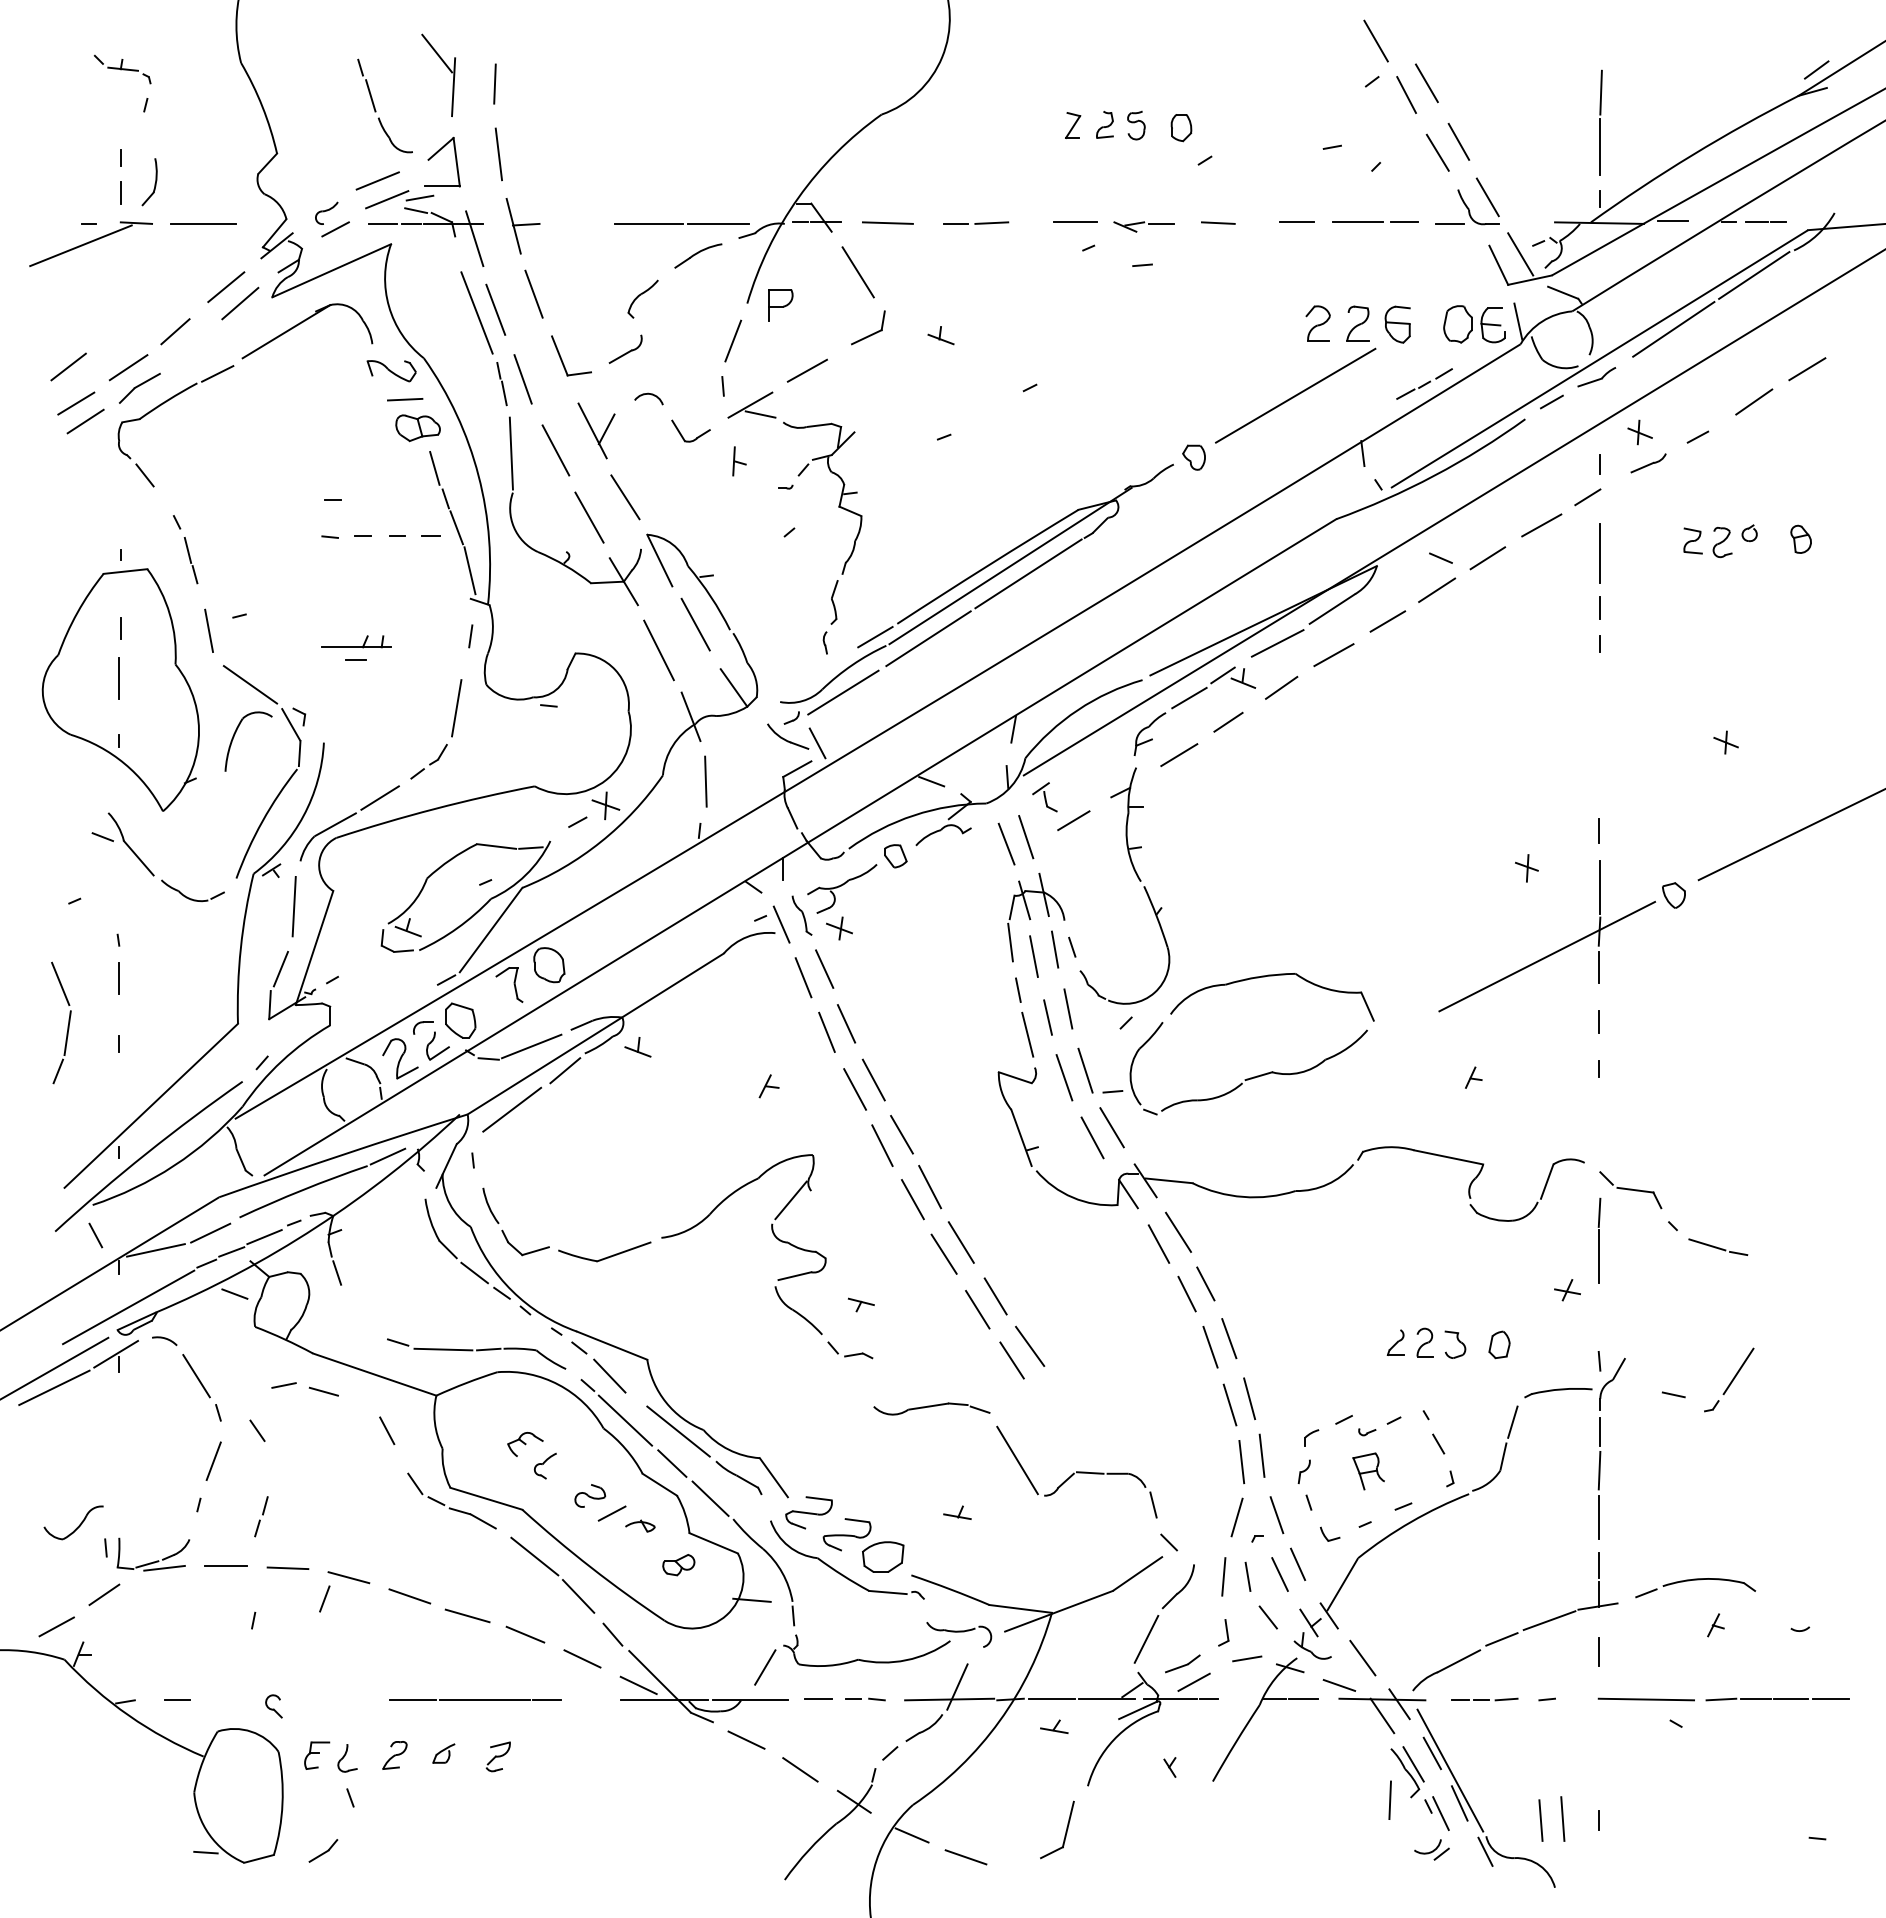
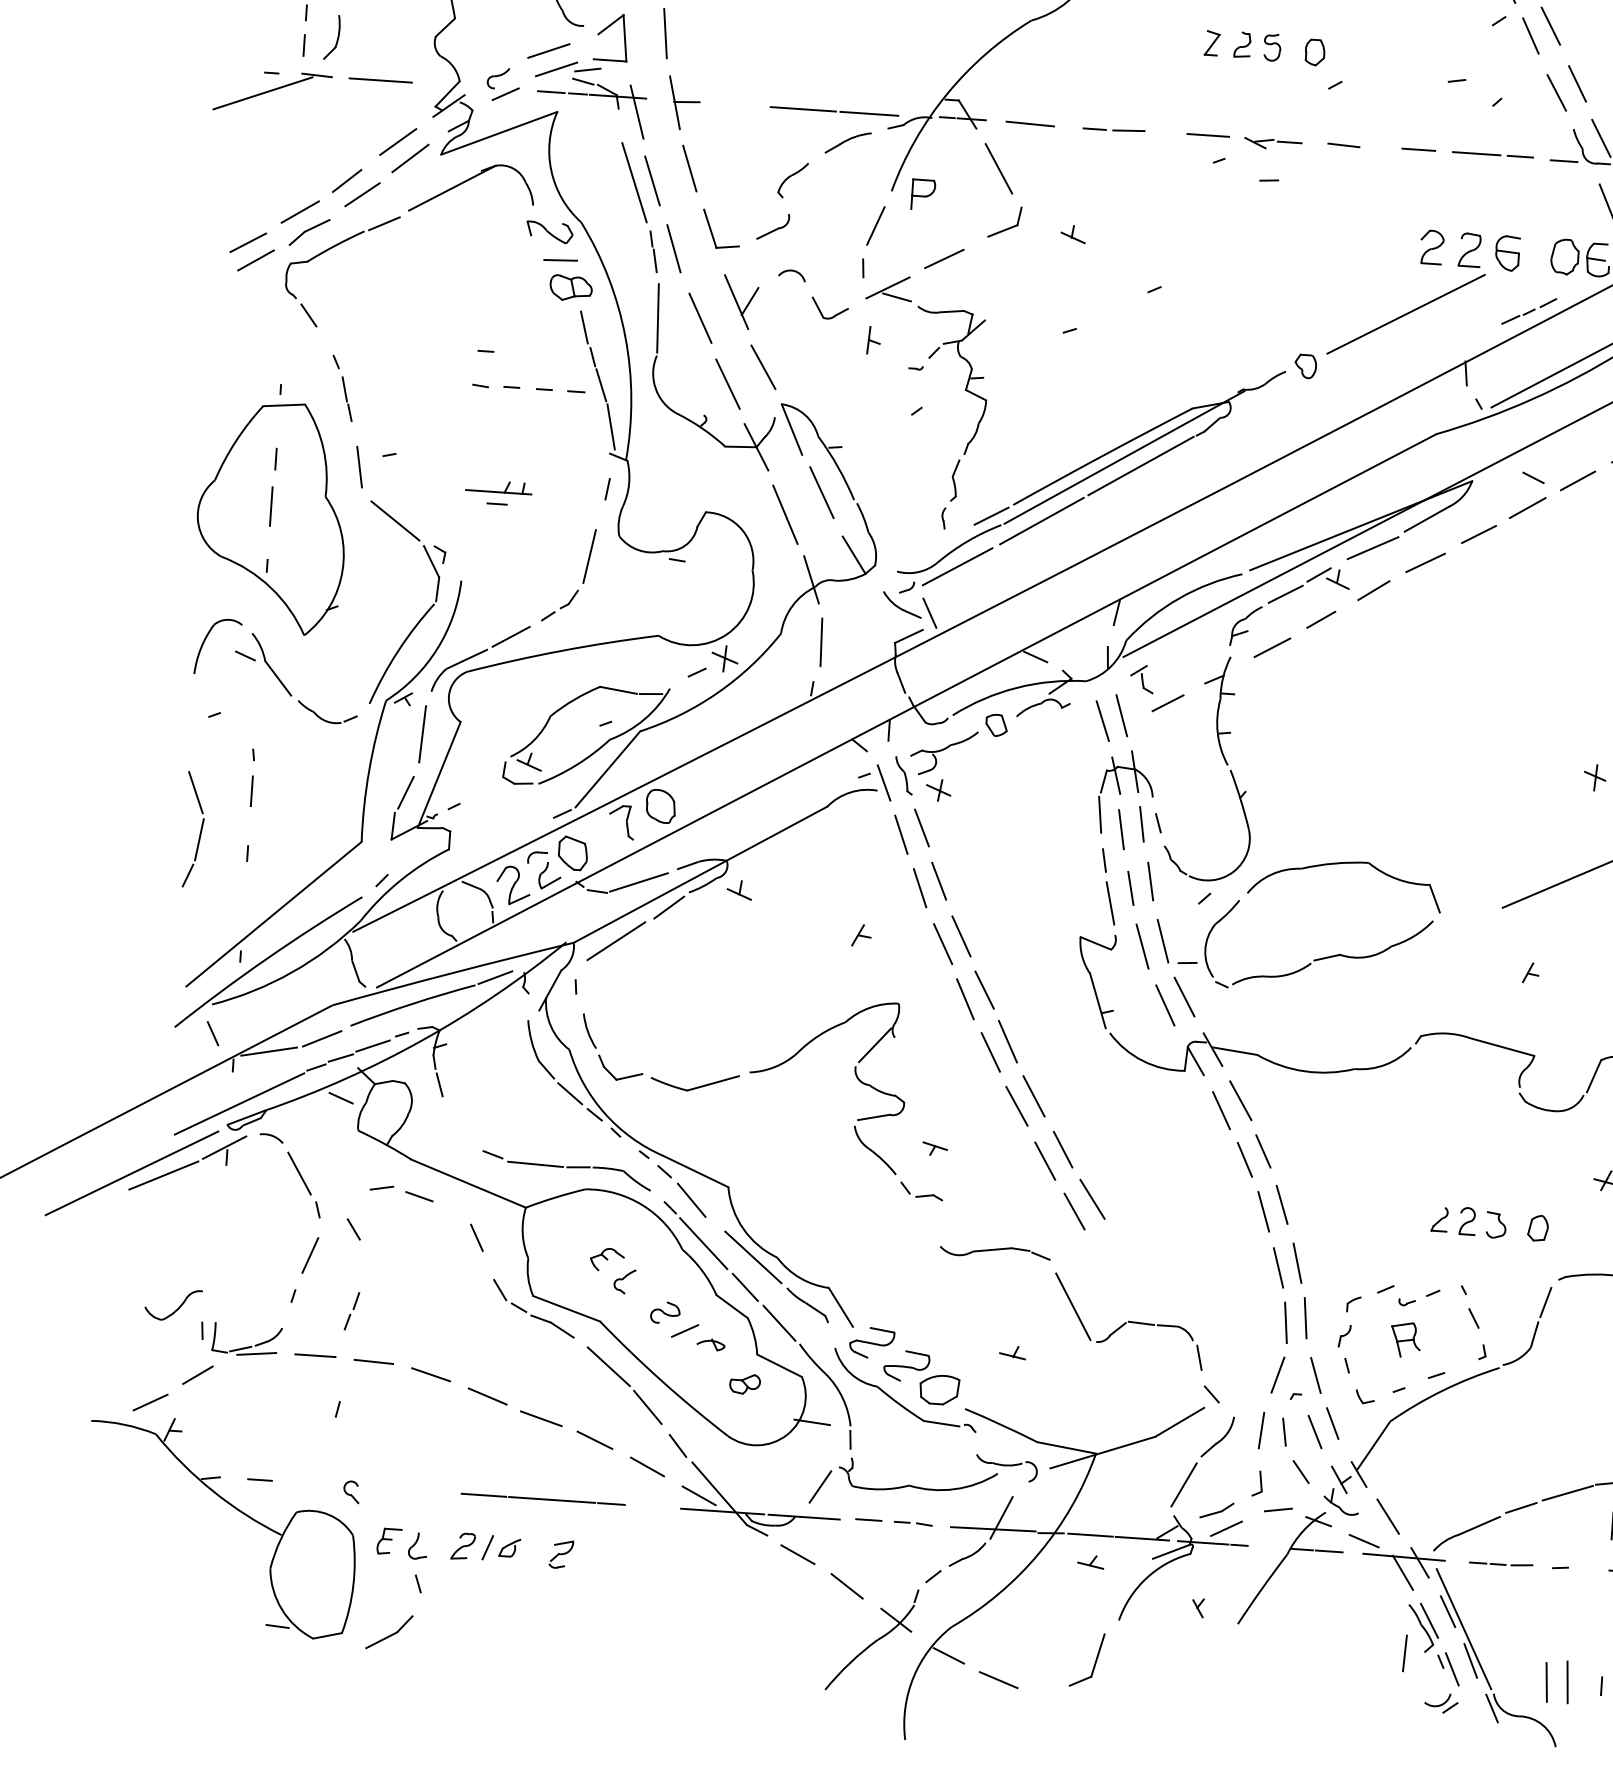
line: (68, 366) -> (362, 194), moved
part: (234, 737) -> (205, 642), moved
line: (324, 1598) -> (487, 1547), moved
part: (323, 1850) -> (389, 1632), size x1.67

